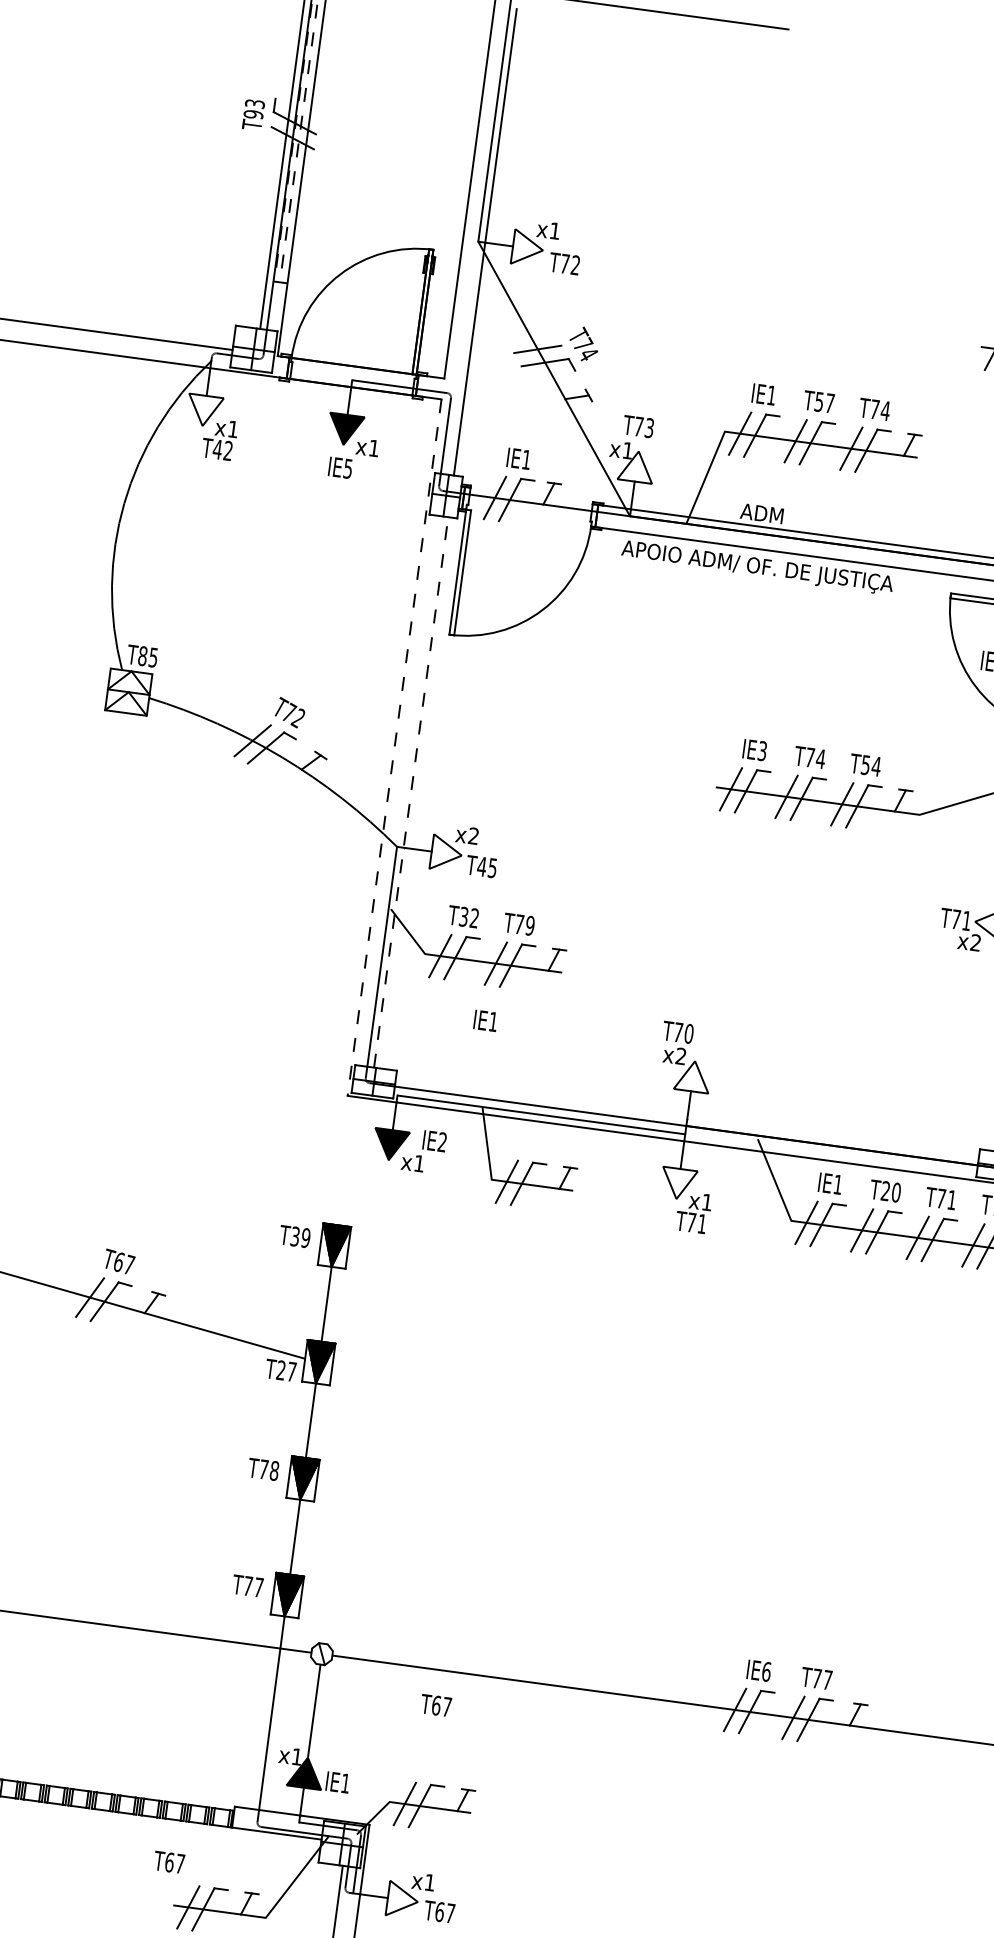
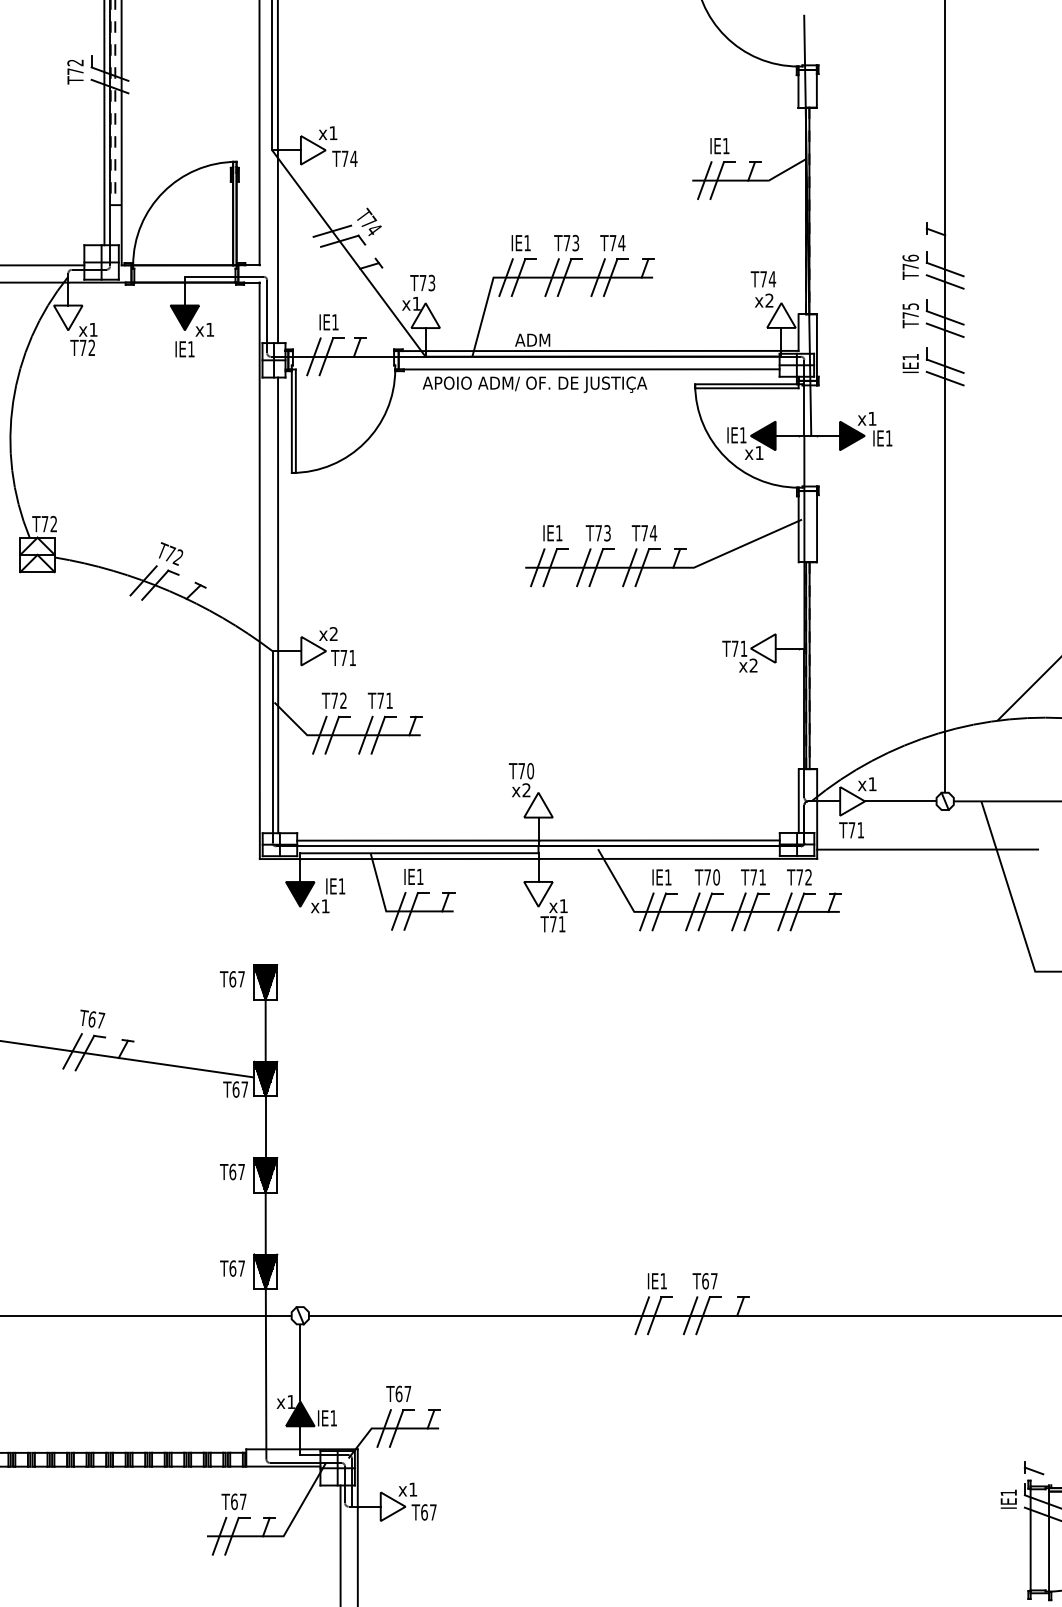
text: (254, 109) -> (75, 67), T93 -> T72
text: (575, 264) -> (353, 158), T72 -> T74
text: (824, 401) -> (571, 242), T57 -> T73
text: (216, 448) -> (82, 347), T42 -> T72
text: (348, 469) -> (191, 349), IE5 -> IE1
text: (148, 656) -> (49, 523), T85 -> T72
line: (394, 748) -> (259, 571), dashed -> solid
text: (762, 751) -> (559, 533), IE3 -> IE1
text: (820, 759) -> (607, 533), T74 -> T73
text: (865, 765) -> (644, 533), T54 -> T74
line: (411, 792) -> (278, 605), dashed -> solid
text: (486, 867) -> (347, 658), T45 -> T71
text: (463, 916) -> (334, 700), T32 -> T72
text: (530, 925) -> (389, 700), T79 -> T71
text: (485, 1020) -> (413, 876), moved
line: (687, 1118) -> (538, 840), added
text: (441, 1142) -> (341, 886), IE2 -> IE1
text: (885, 1191) -> (707, 877), T20 -> T70
text: (299, 1237) -> (236, 979), T39 -> T67
text: (280, 1370) -> (235, 1089), T27 -> T67
text: (269, 1469) -> (237, 1171), T78 -> T67
text: (247, 1586) -> (232, 1268), T77 -> T67
text: (766, 1672) -> (663, 1281), IE6 -> IE1
text: (817, 1678) -> (705, 1281), T77 -> T67
text: (435, 1704) -> (398, 1393), moved
text: (168, 1861) -> (233, 1501), moved

